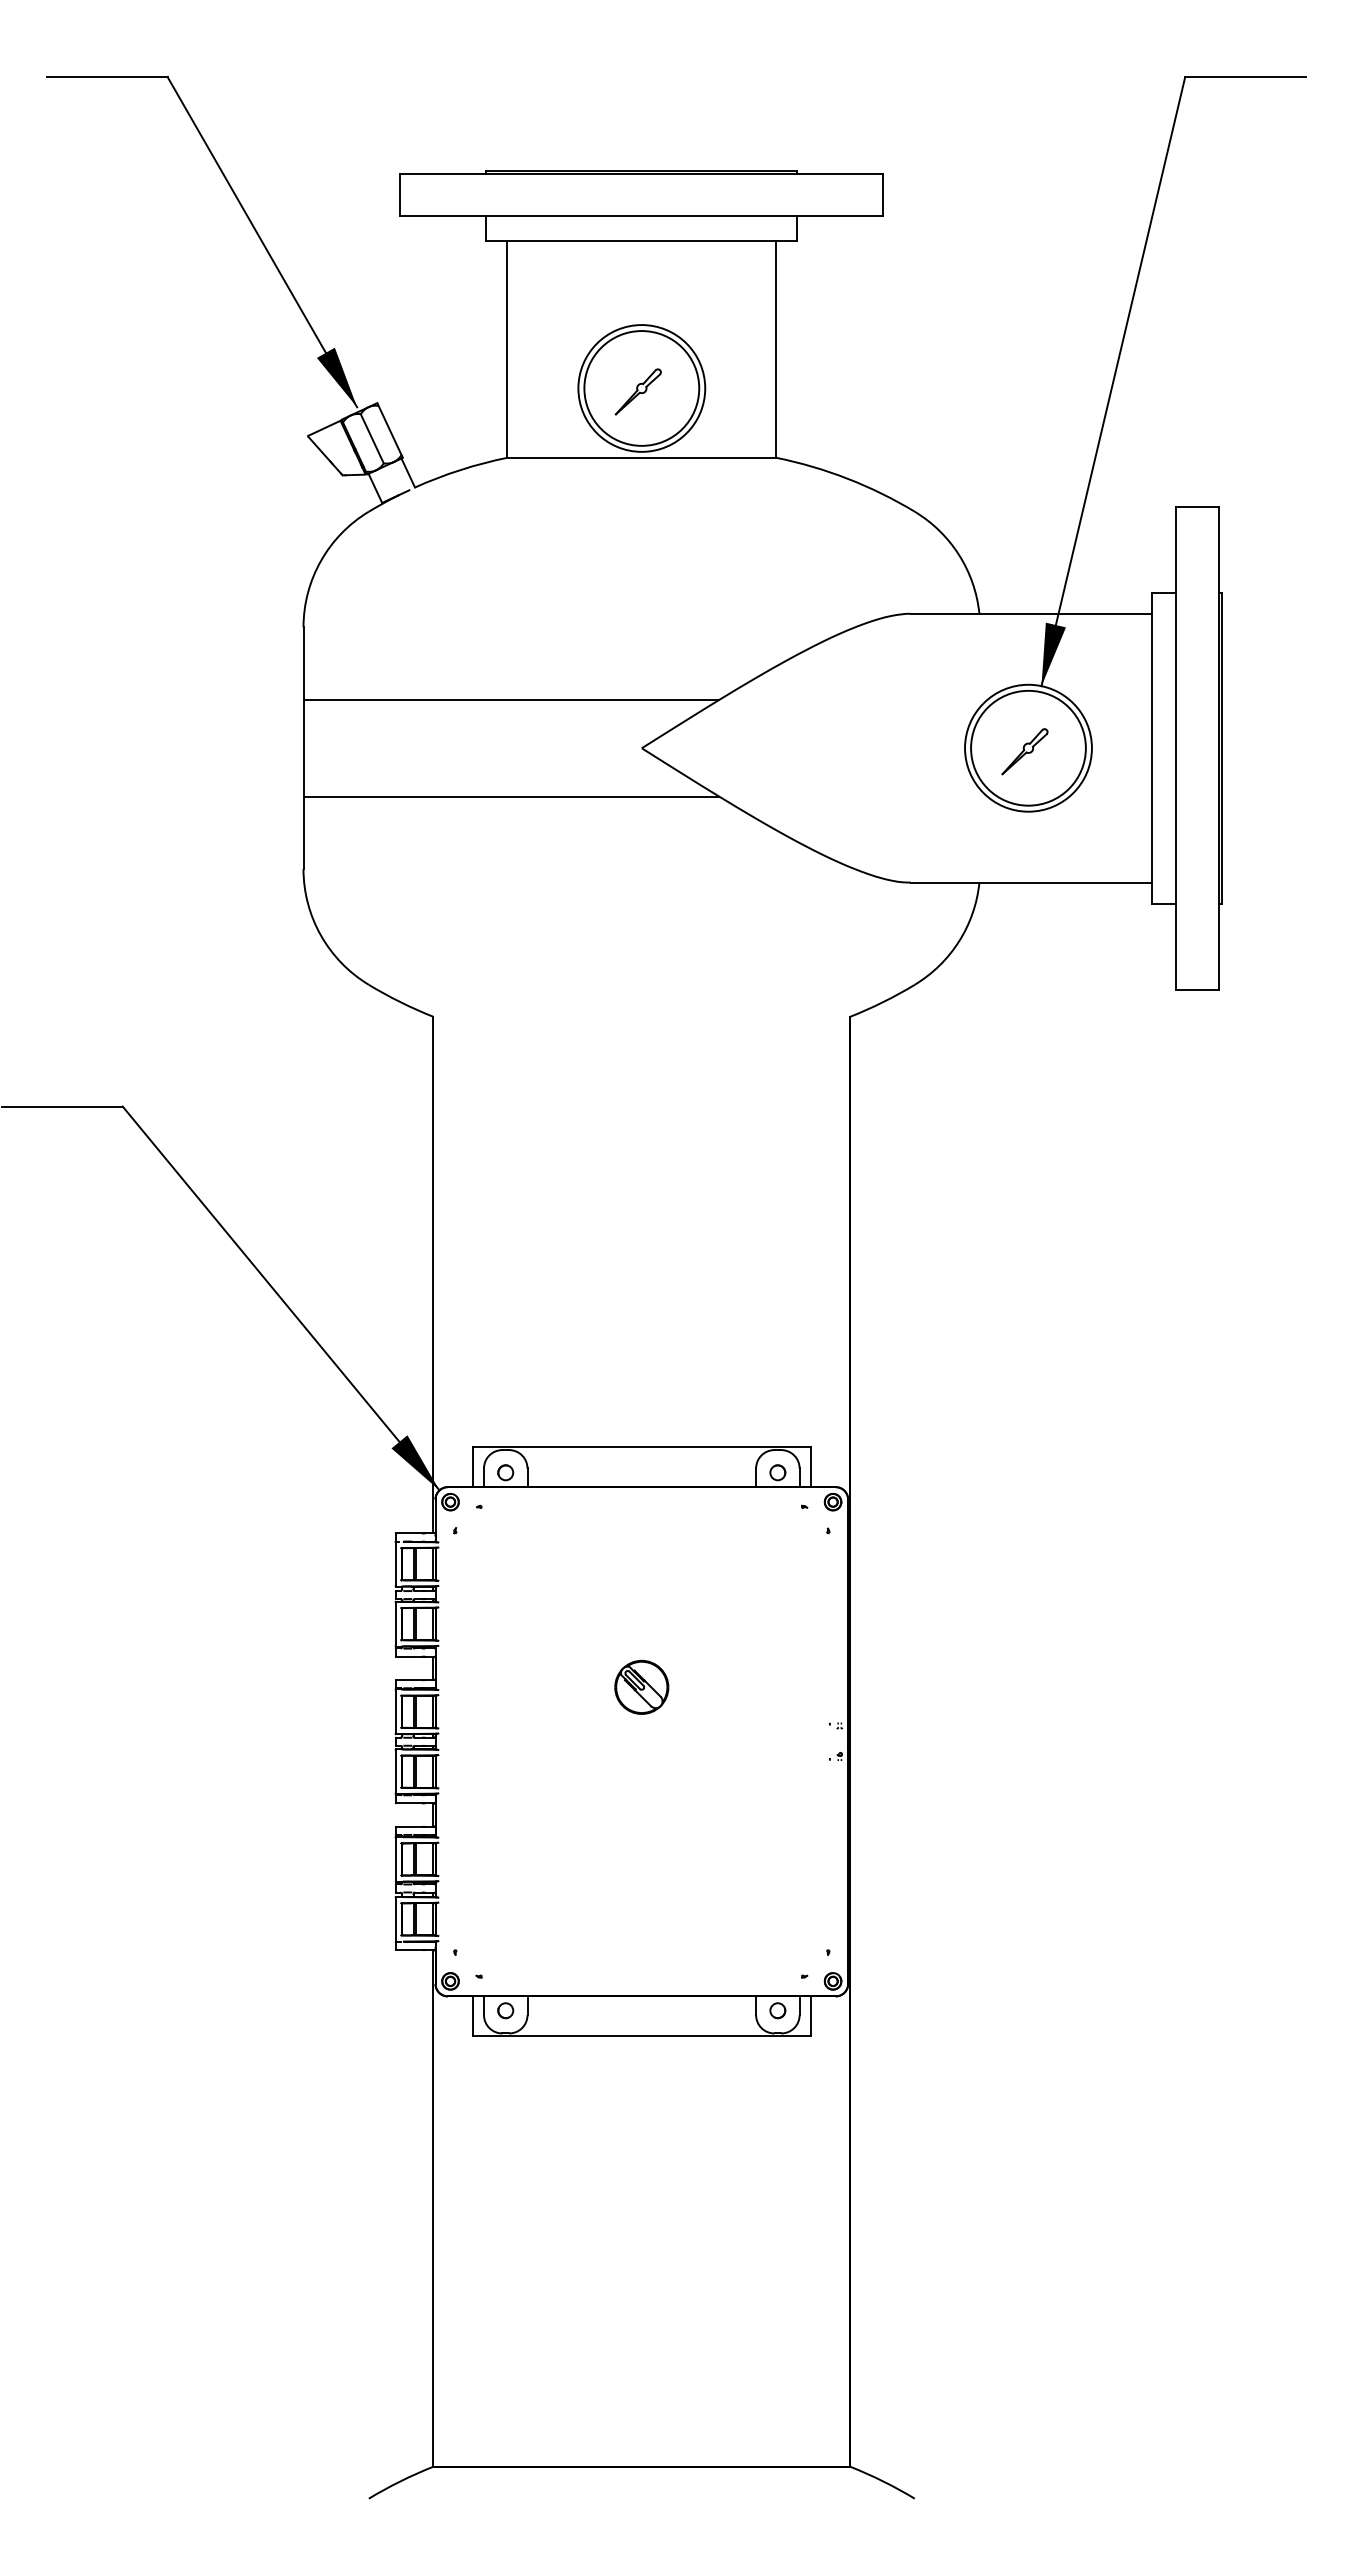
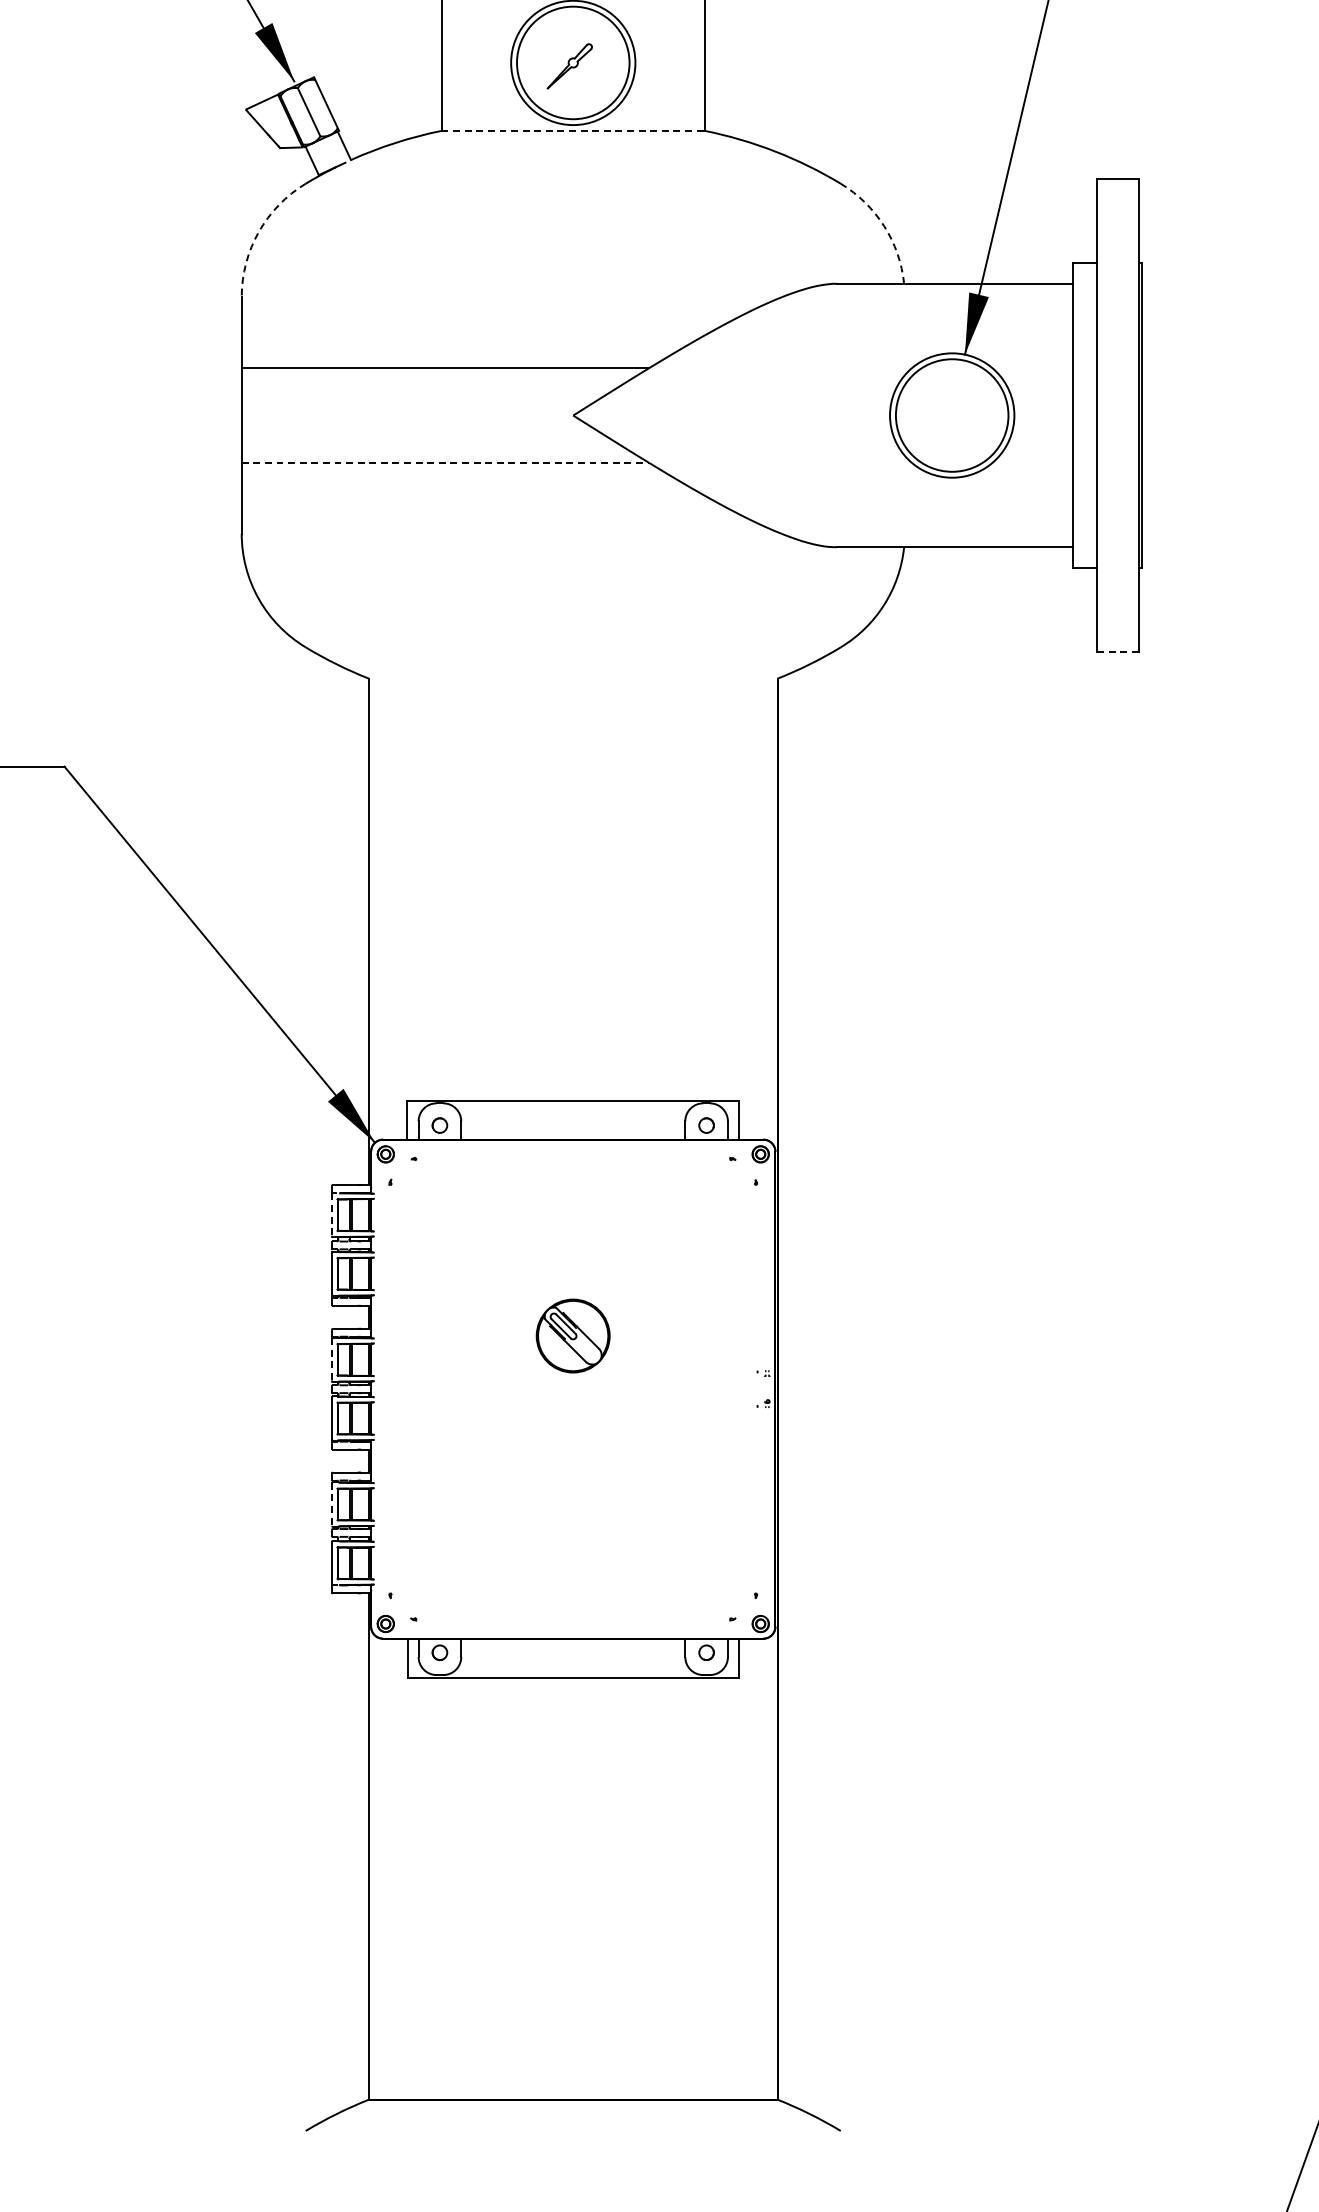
line: (642, 457) -> (573, 130), solid -> dashed
arc: (959, 555) -> (884, 226), solid -> dashed
arc: (320, 560) -> (258, 231), solid -> dashed
part: (1024, 751) -> (948, 418), removed
line: (511, 796) -> (445, 462), solid -> dashed
line: (1198, 989) -> (1118, 651), solid -> dashed
line: (395, 1564) -> (331, 1215), solid -> dashed
part: (641, 1686) -> (572, 1335), size x1.4
line: (395, 1712) -> (331, 1360), solid -> dashed
line: (395, 1859) -> (331, 1504), solid -> dashed

